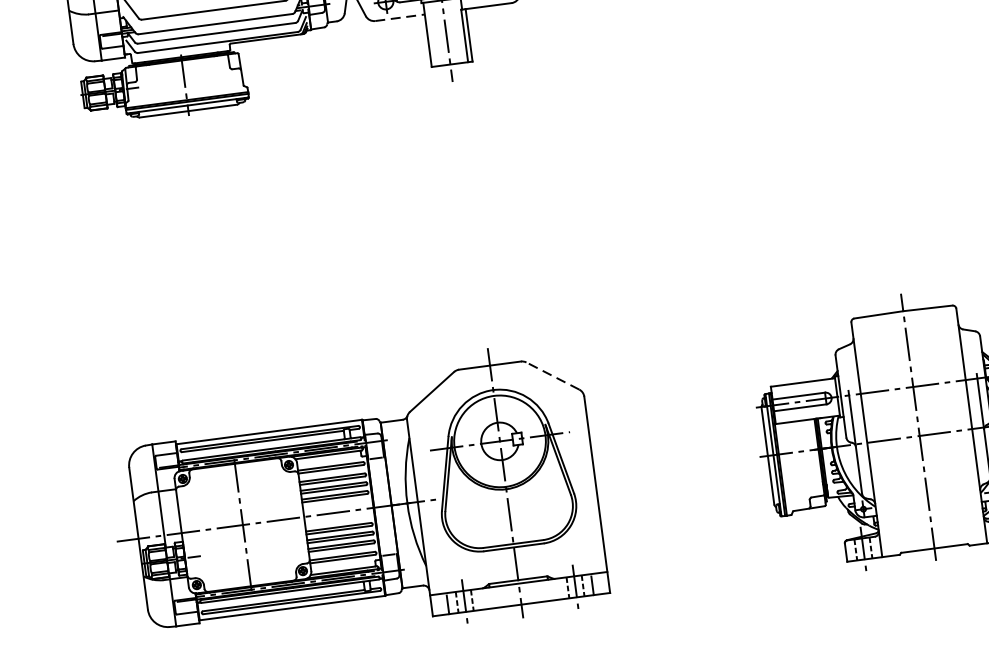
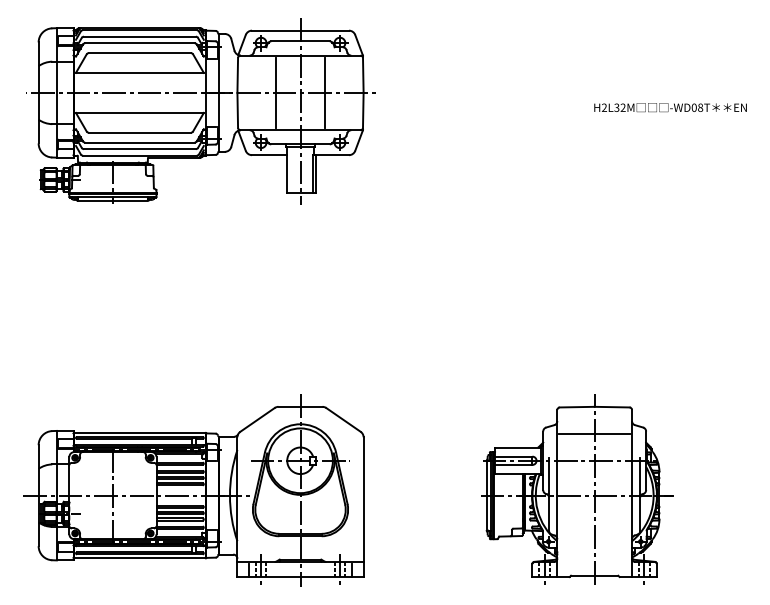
line: (399, 18) -> (269, 155), dashed -> solid
line: (907, 348) -> (594, 433), added
line: (552, 375) -> (343, 419), dashed -> solid

